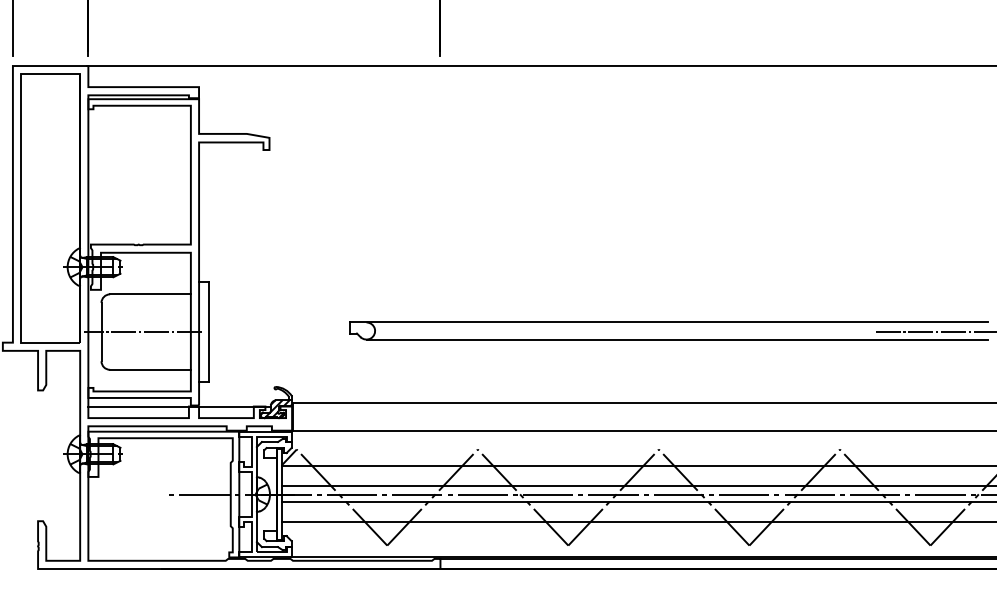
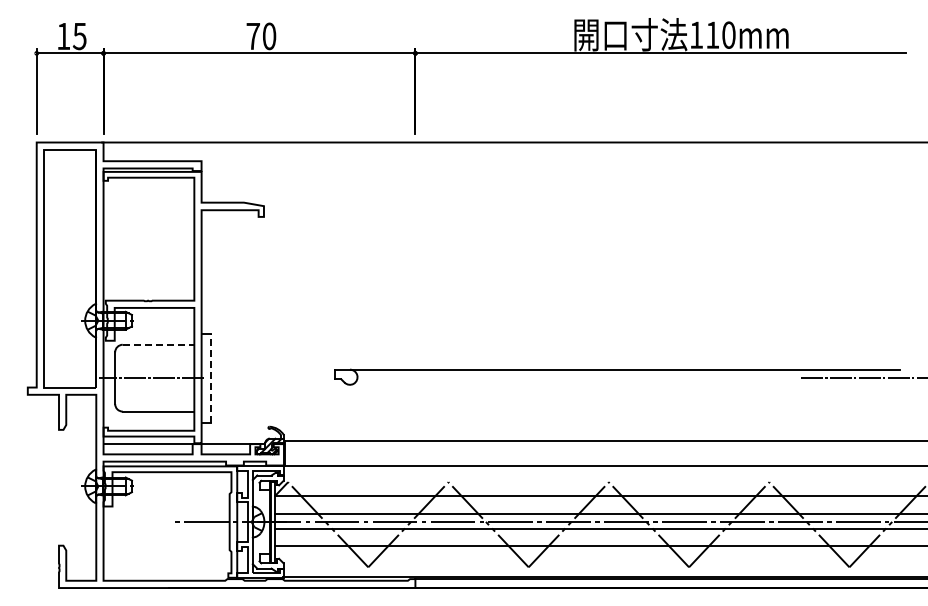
line: (150, 294) -> (158, 344), solid -> dashed
line: (209, 332) -> (210, 378), solid -> dashed
line: (677, 339) -> (625, 384), removed

